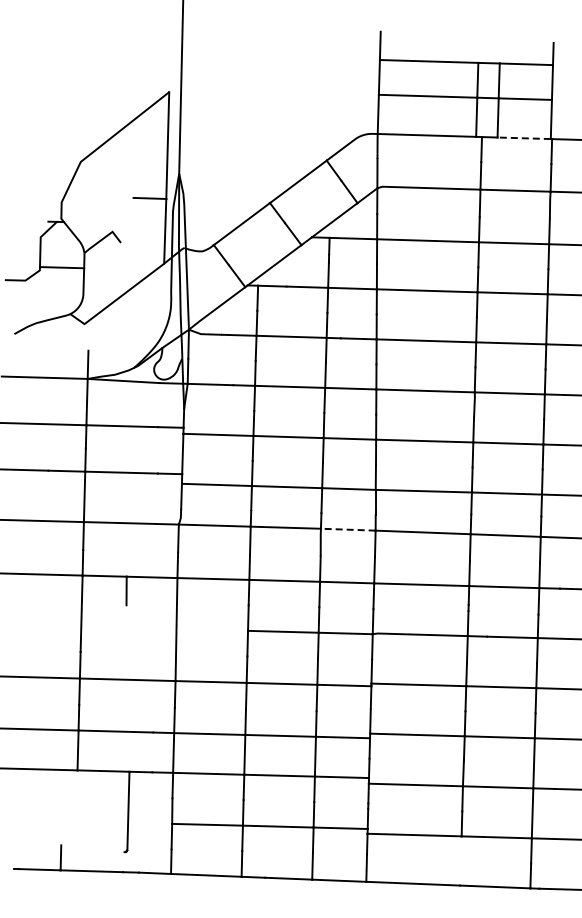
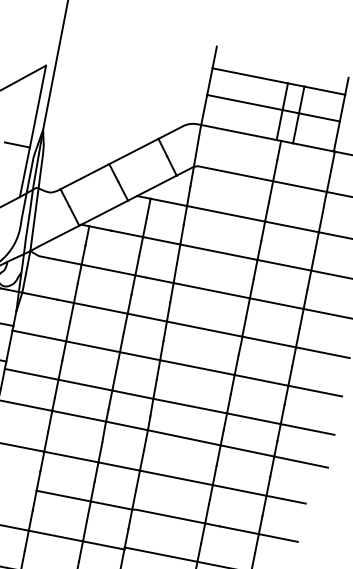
line: (524, 138) -> (313, 147), dashed -> solid
line: (347, 529) -> (126, 425), dashed -> solid

